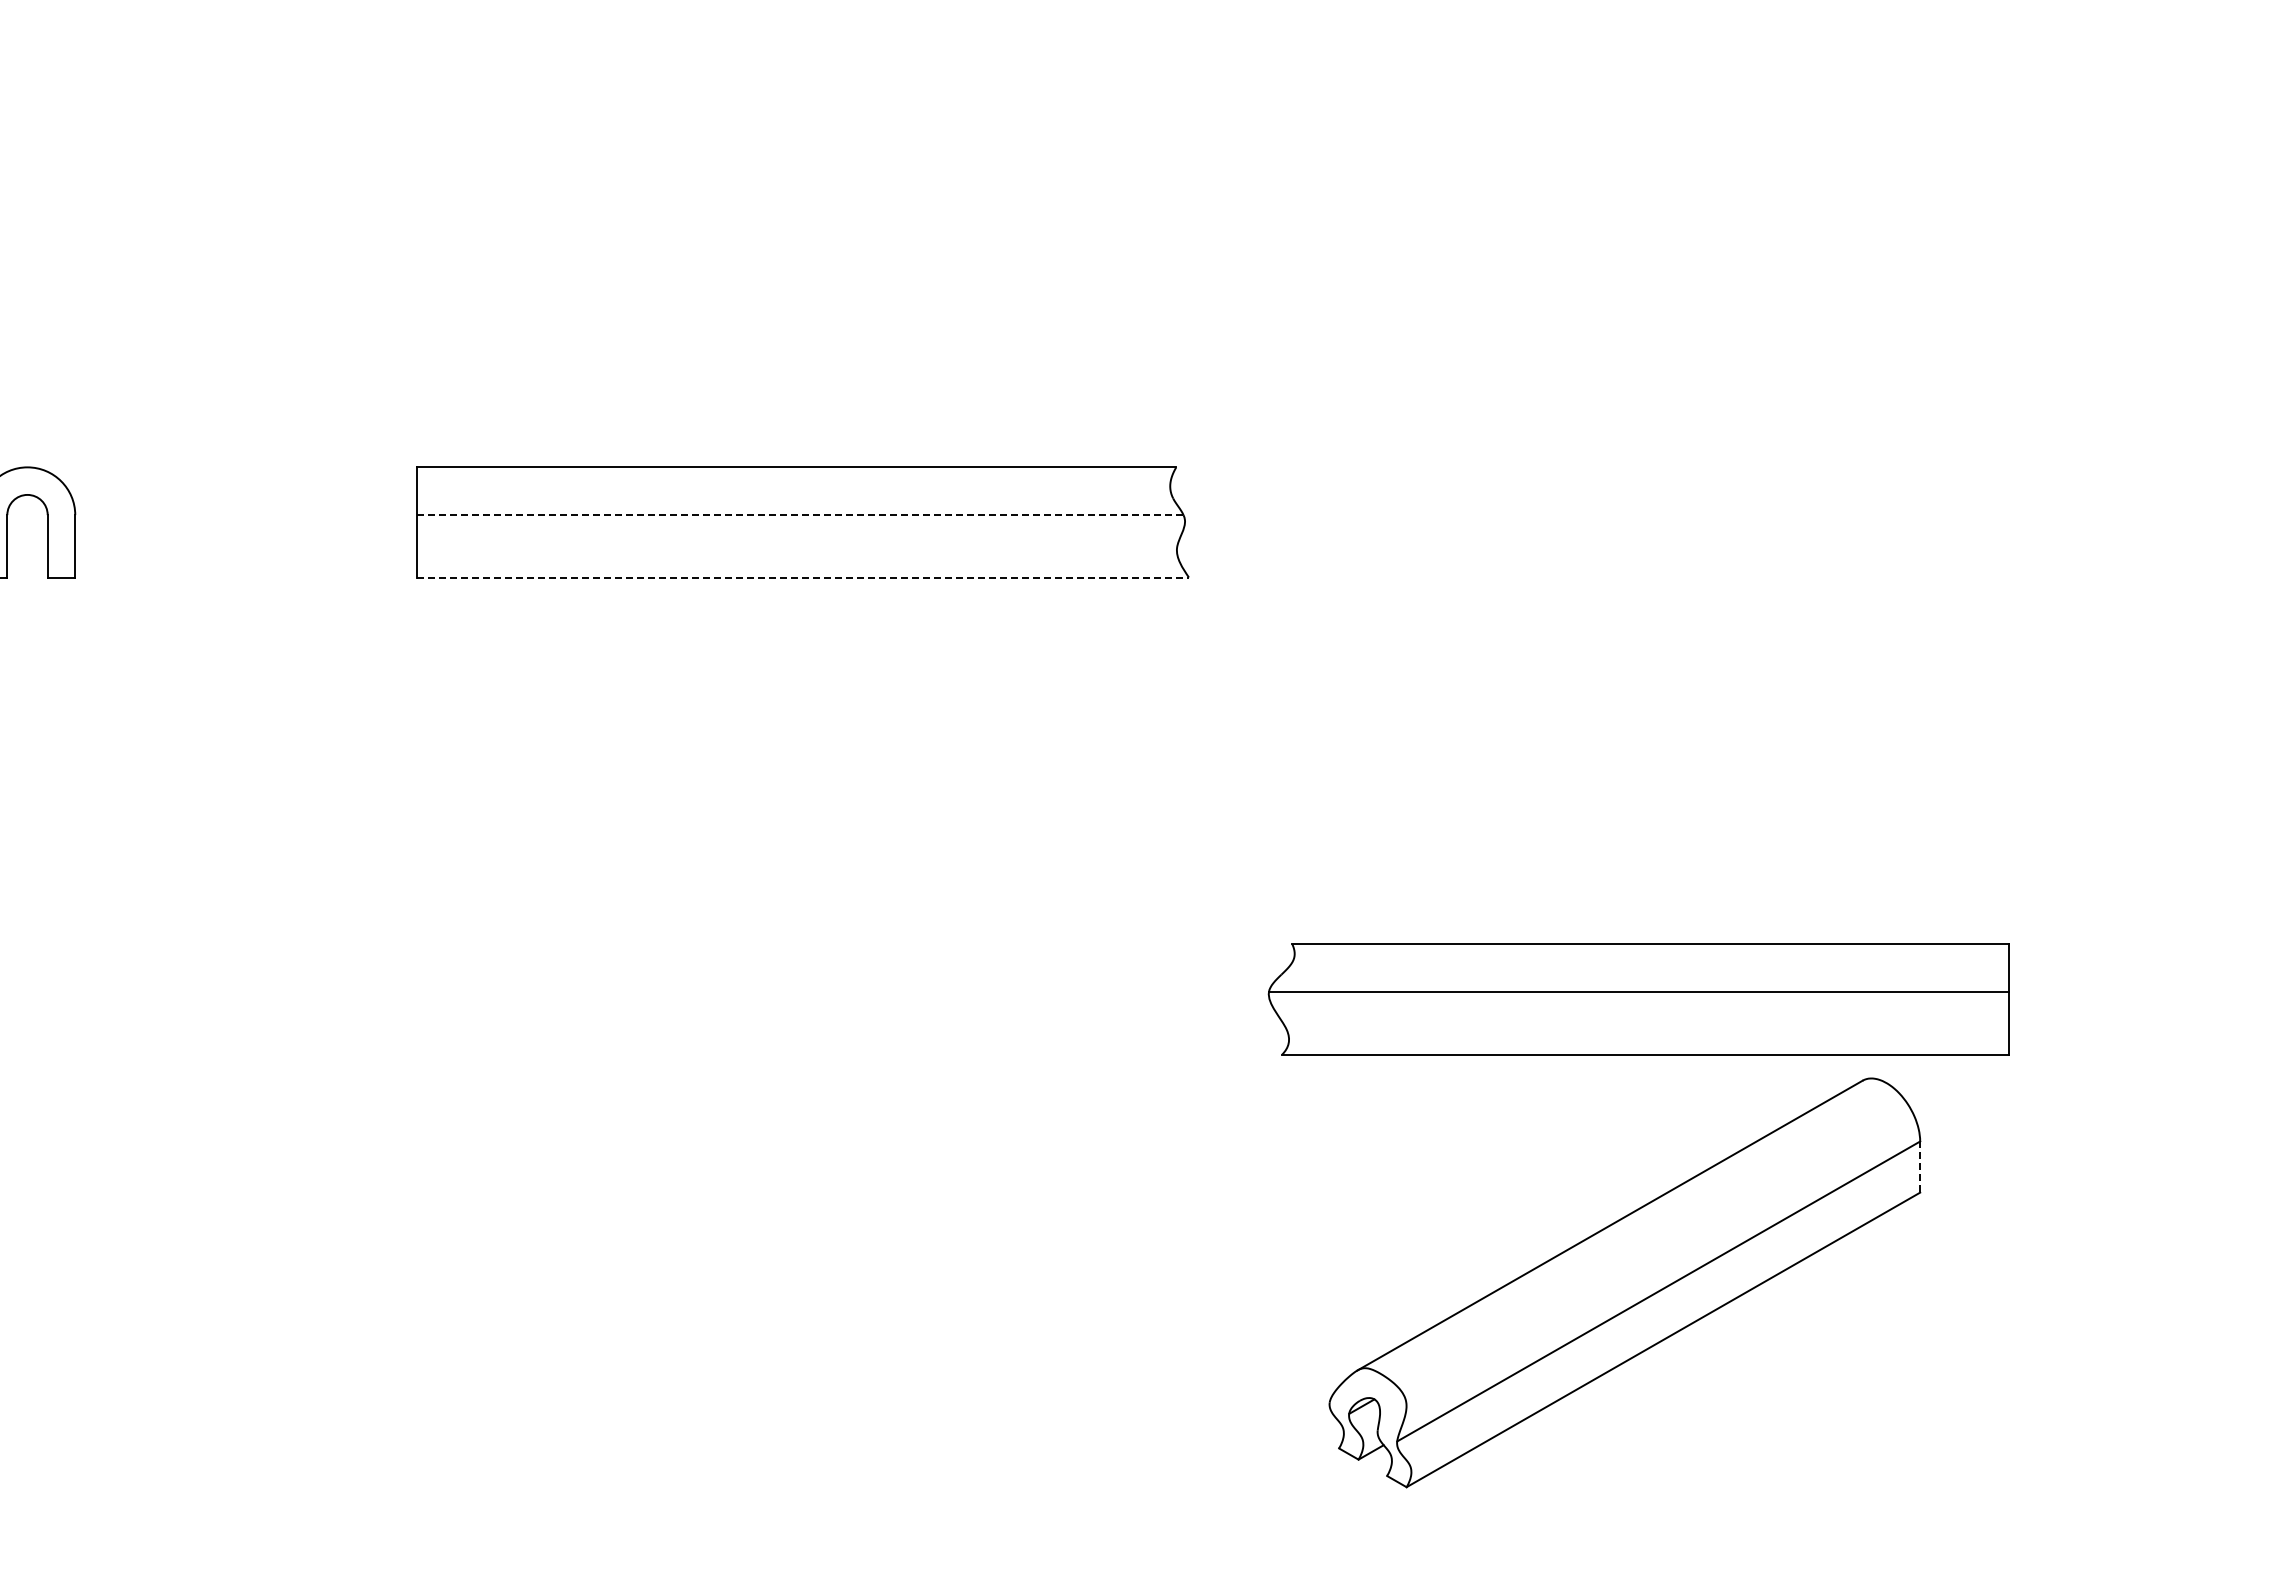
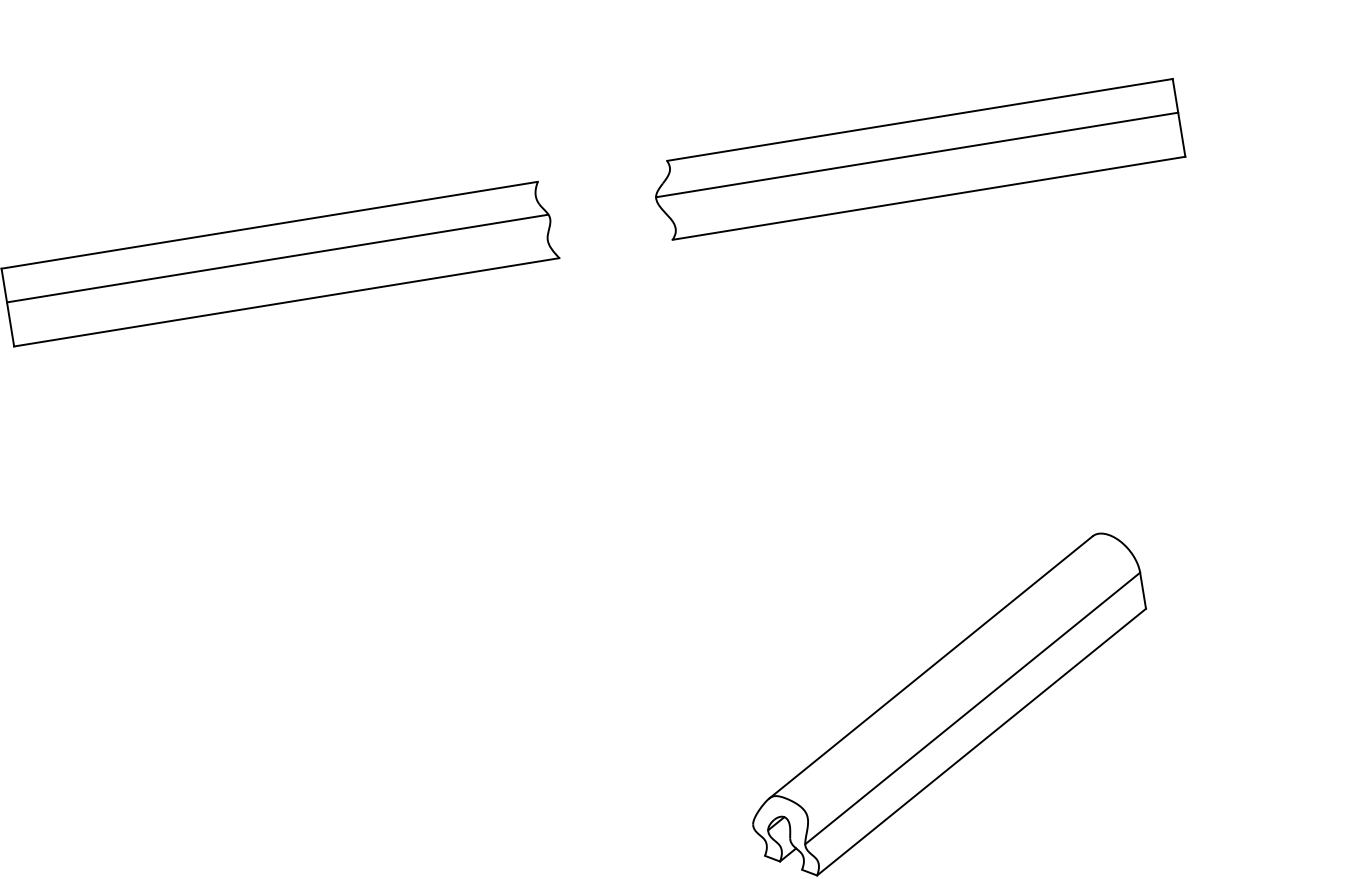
line: (800, 515) -> (278, 258), dashed -> solid
line: (803, 577) -> (287, 302), dashed -> solid
part: (1638, 999) -> (917, 160), moved
line: (1920, 1167) -> (1143, 591), dashed -> solid

